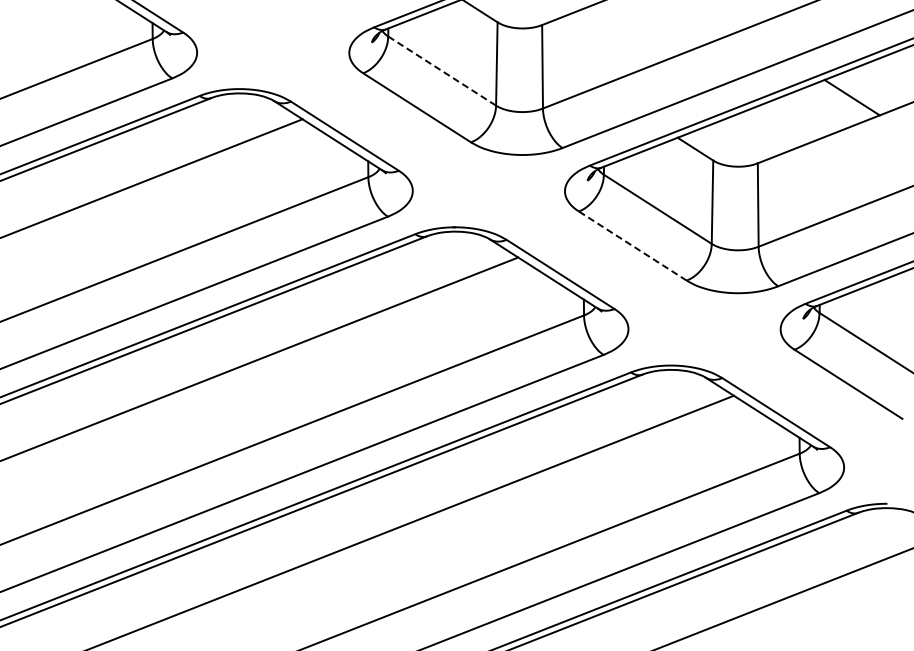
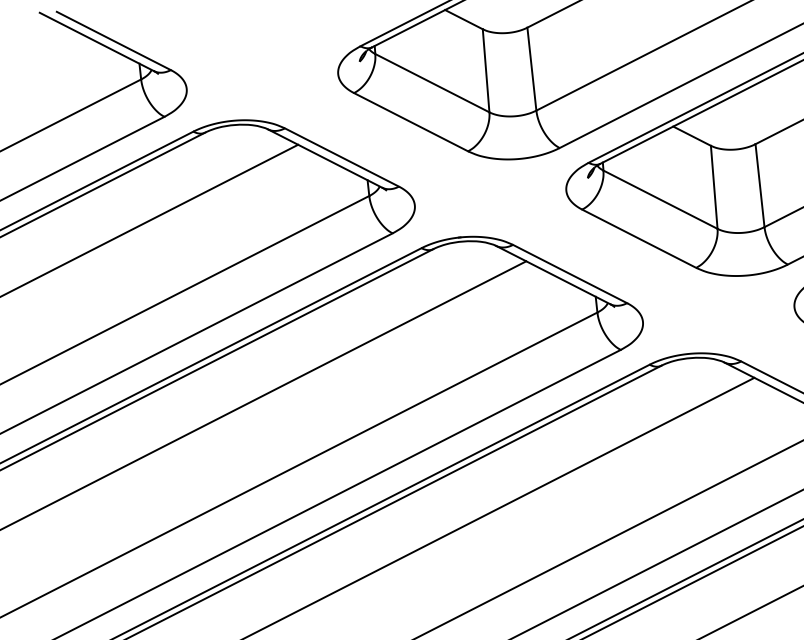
line: (442, 71) -> (432, 83), dashed -> solid
line: (632, 245) -> (638, 238), dashed -> solid

